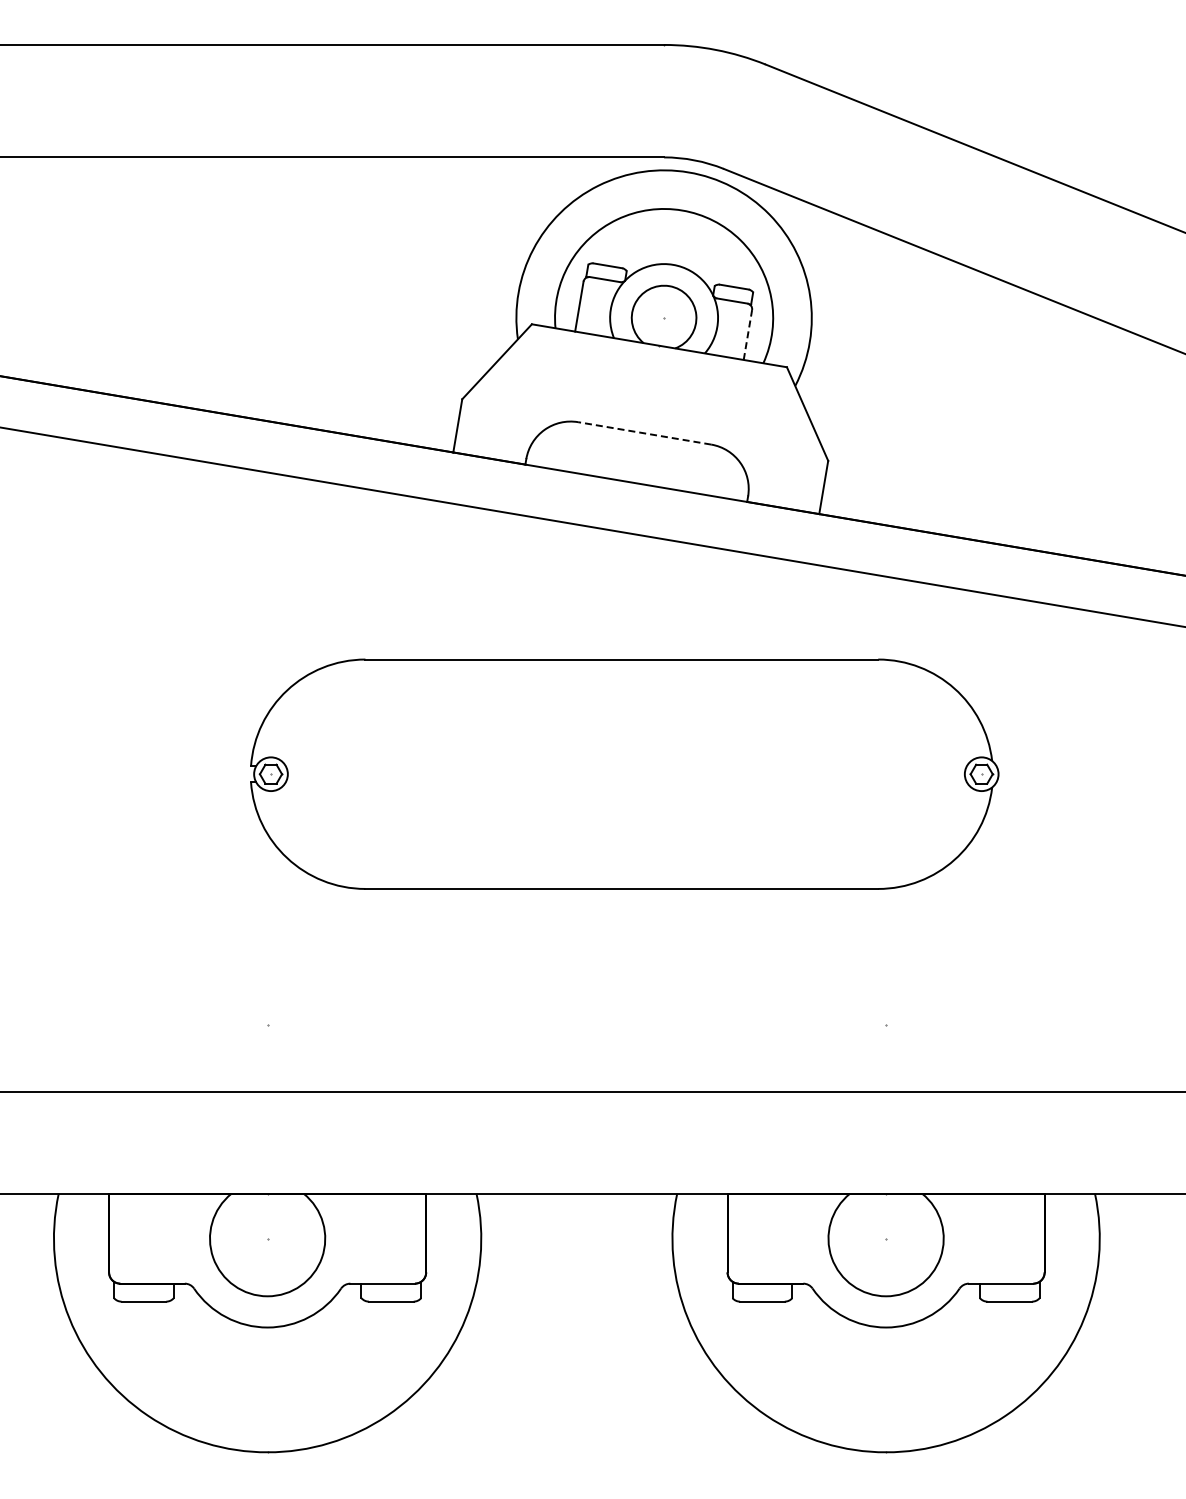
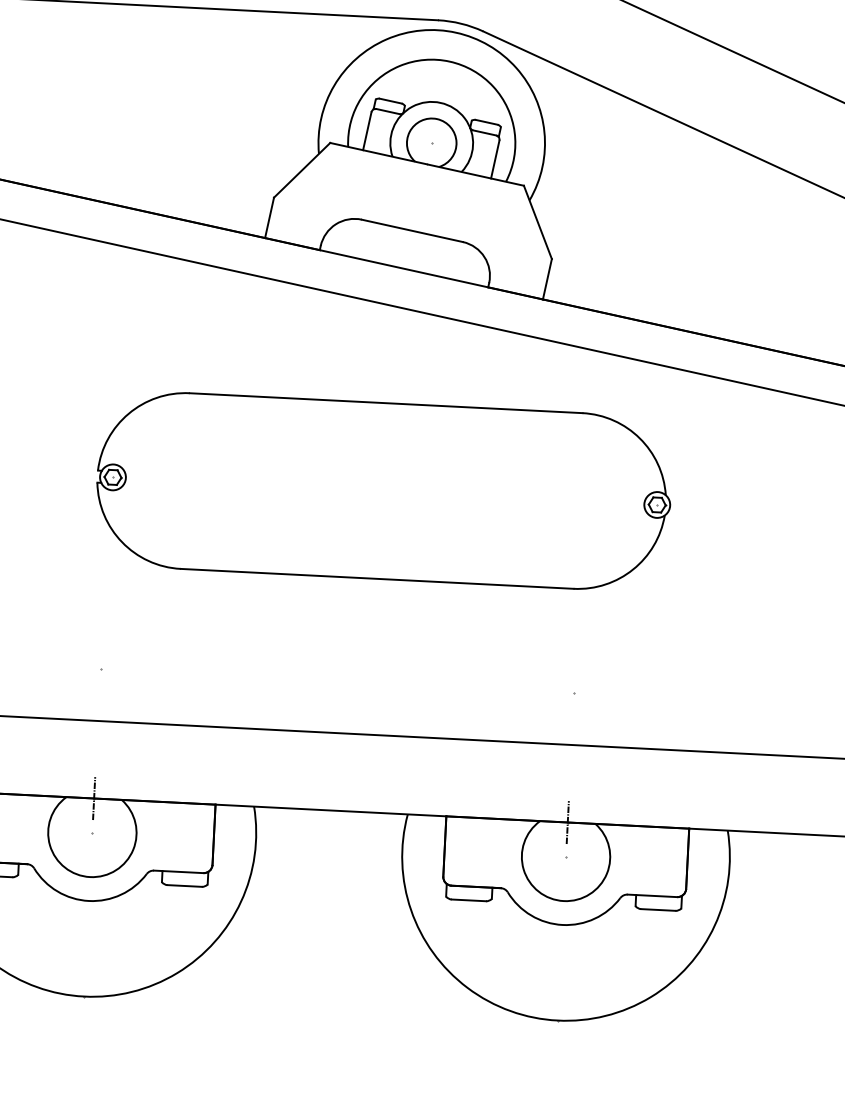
line: (748, 334) -> (495, 159), dashed -> solid
line: (644, 433) -> (412, 230), dashed -> solid
line: (267, 1193) -> (94, 798), added
line: (886, 1193) -> (568, 822), added

